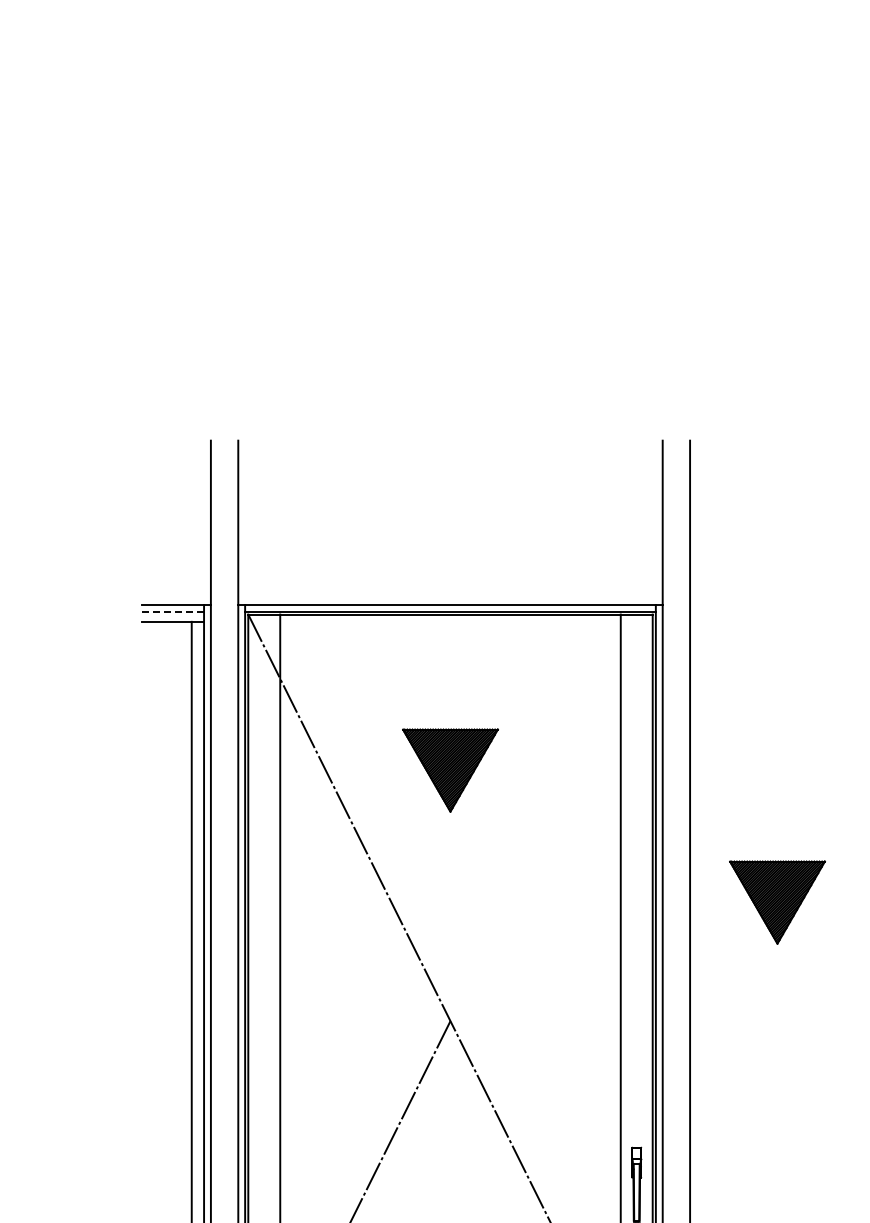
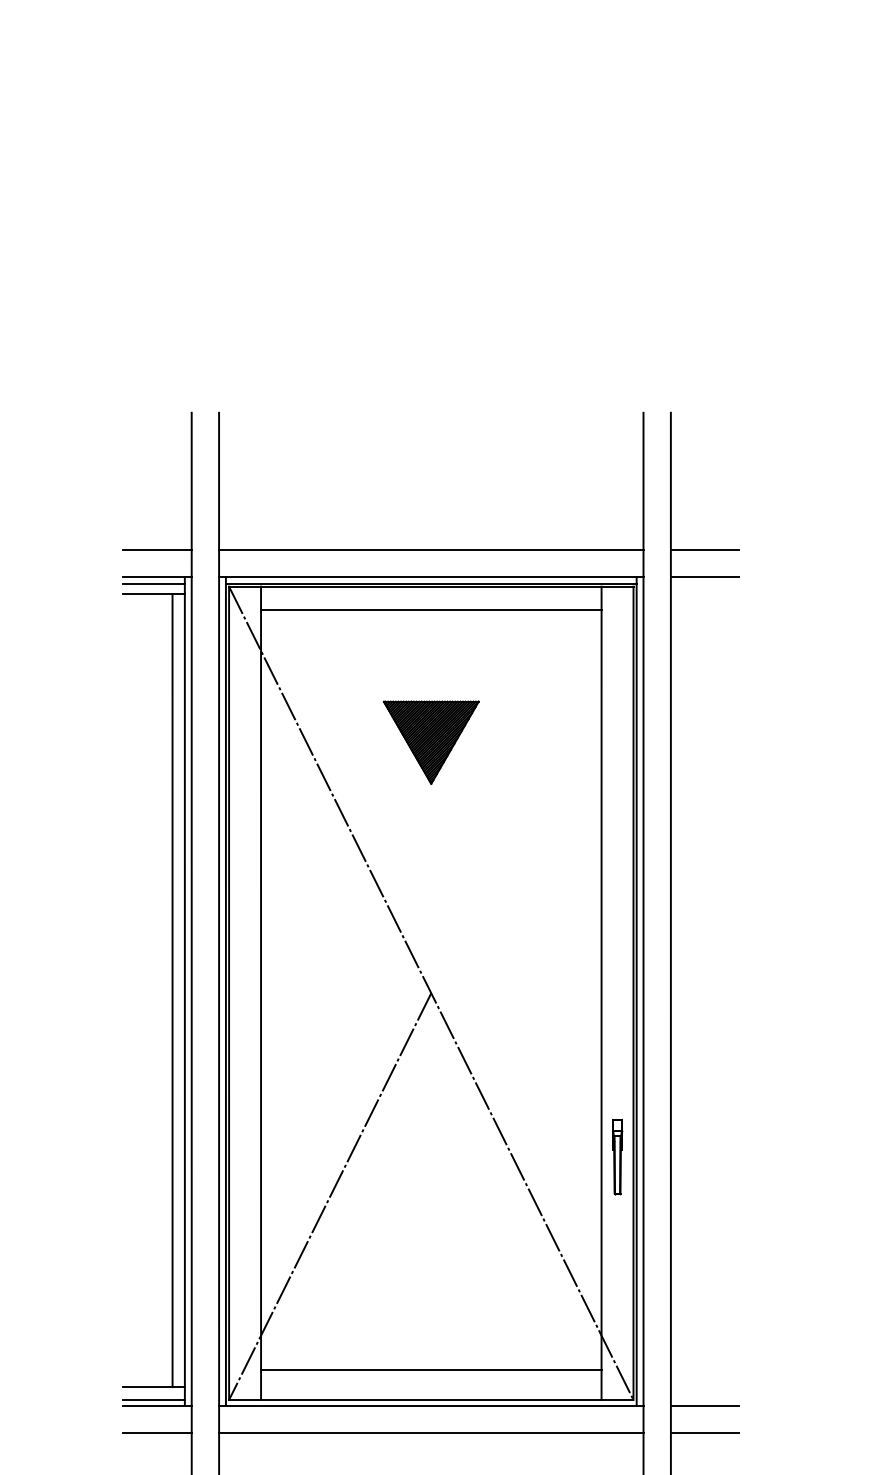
line: (176, 577) -> (157, 549), added
line: (450, 577) -> (431, 549), added
line: (723, 577) -> (704, 549), added
line: (723, 605) -> (704, 577), added
line: (173, 611) -> (154, 583), dashed -> solid
line: (450, 638) -> (431, 610), added
part: (776, 902) -> (757, 874), removed

